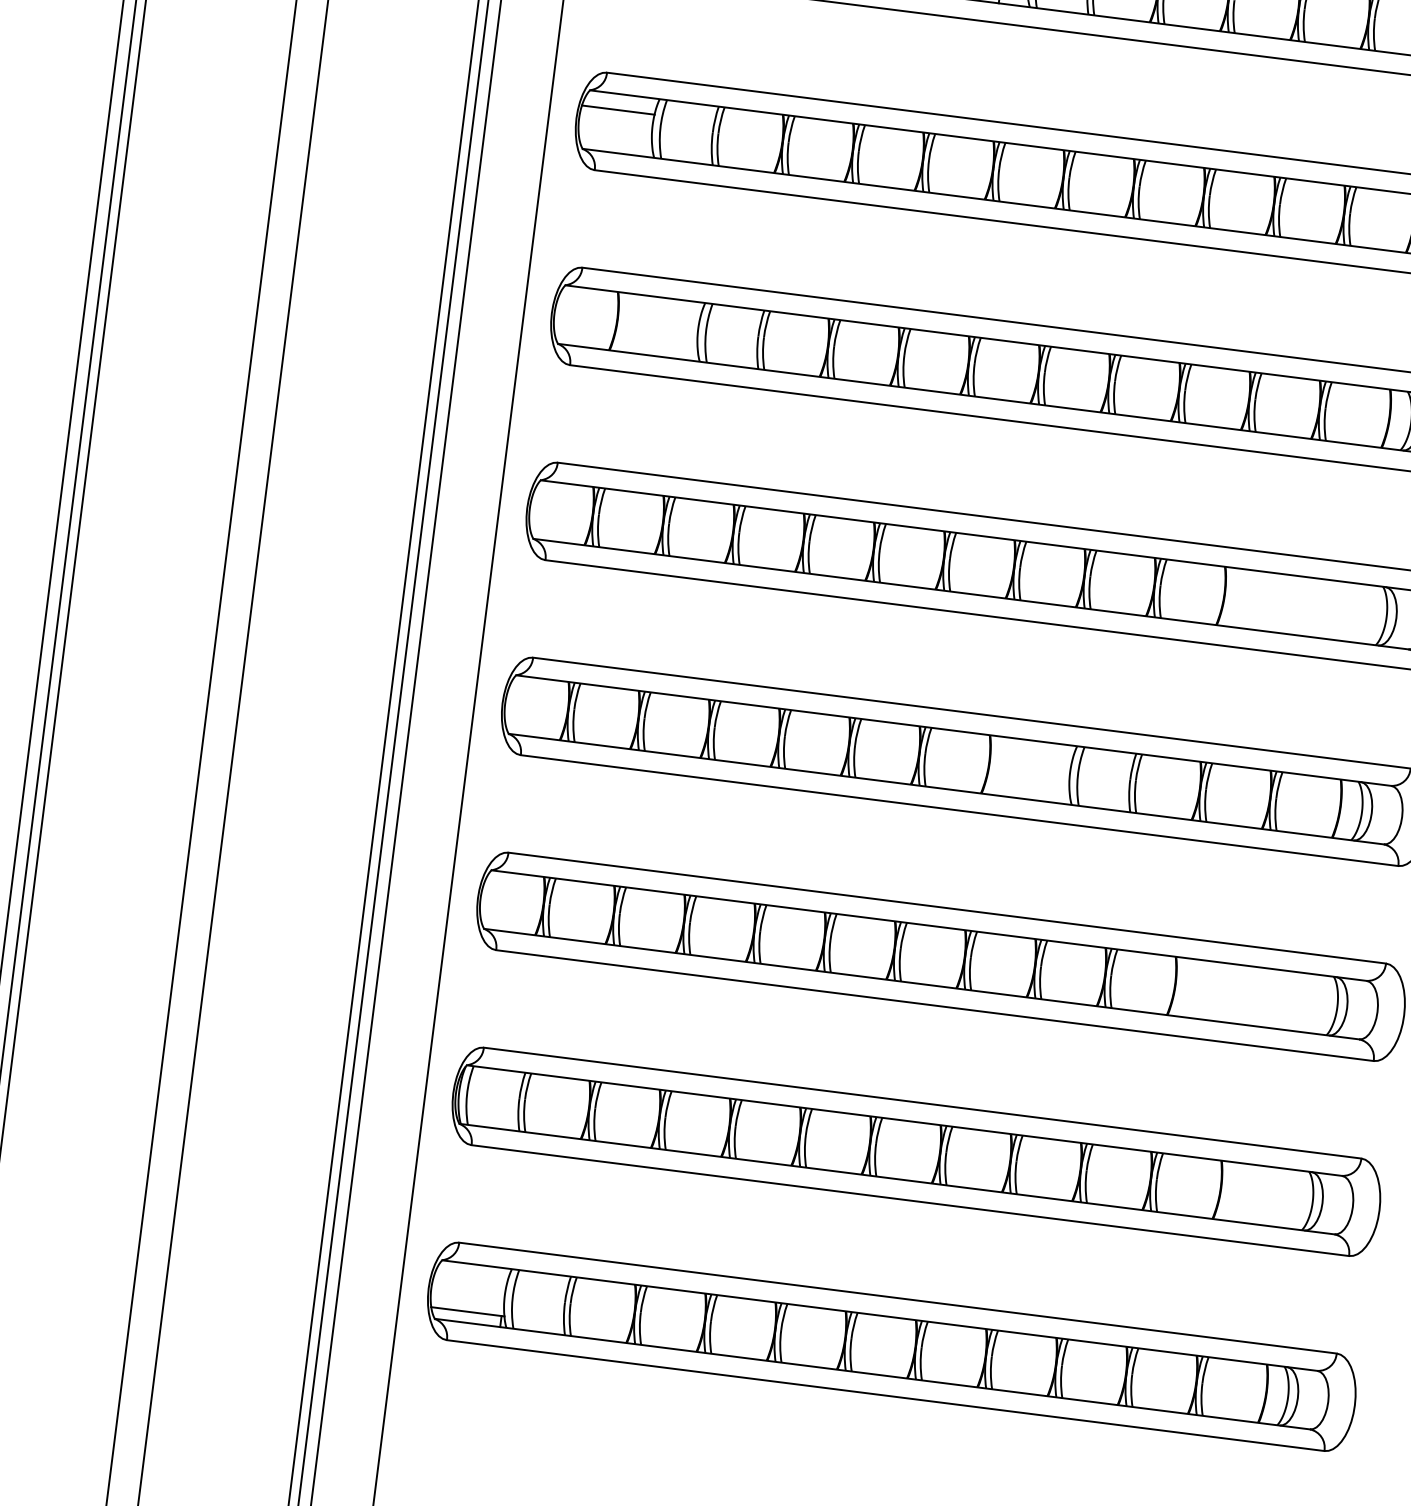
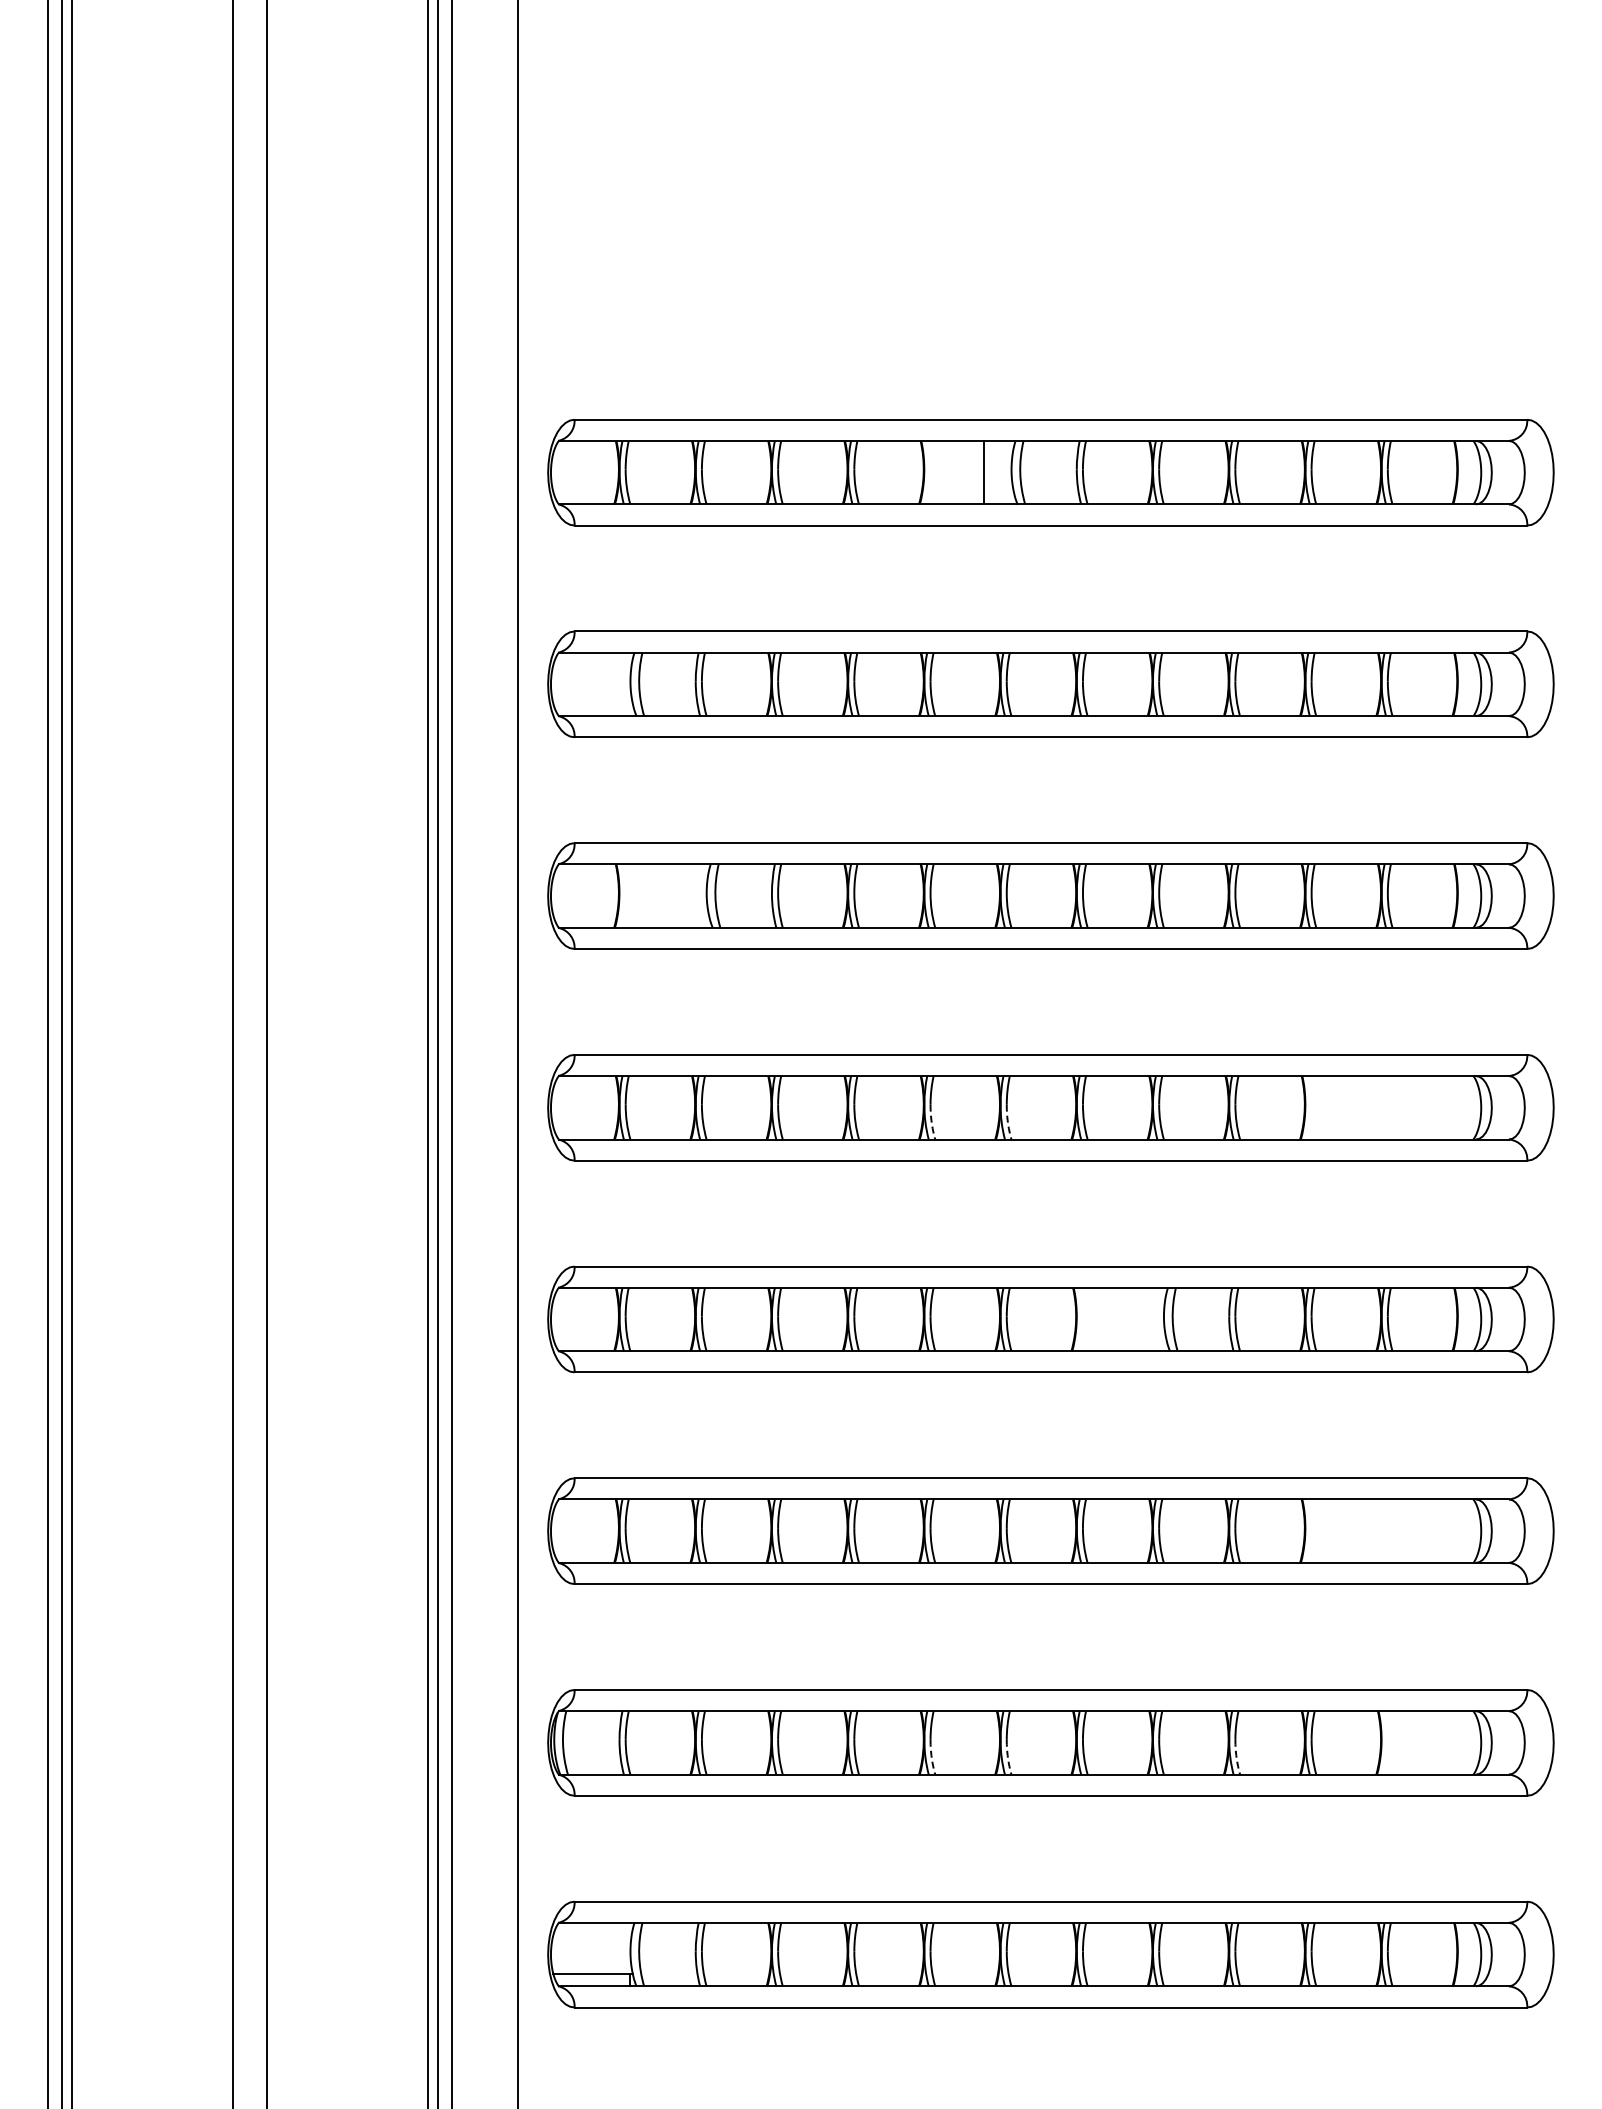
line: (618, 109) -> (591, 669), removed
arc: (878, 566) -> (931, 1122), solid -> dashed
arc: (948, 575) -> (1007, 1122), solid -> dashed
arc: (804, 1151) -> (931, 1757), solid -> dashed
arc: (874, 1160) -> (1007, 1757), solid -> dashed
arc: (1085, 1186) -> (1236, 1757), solid -> dashed

